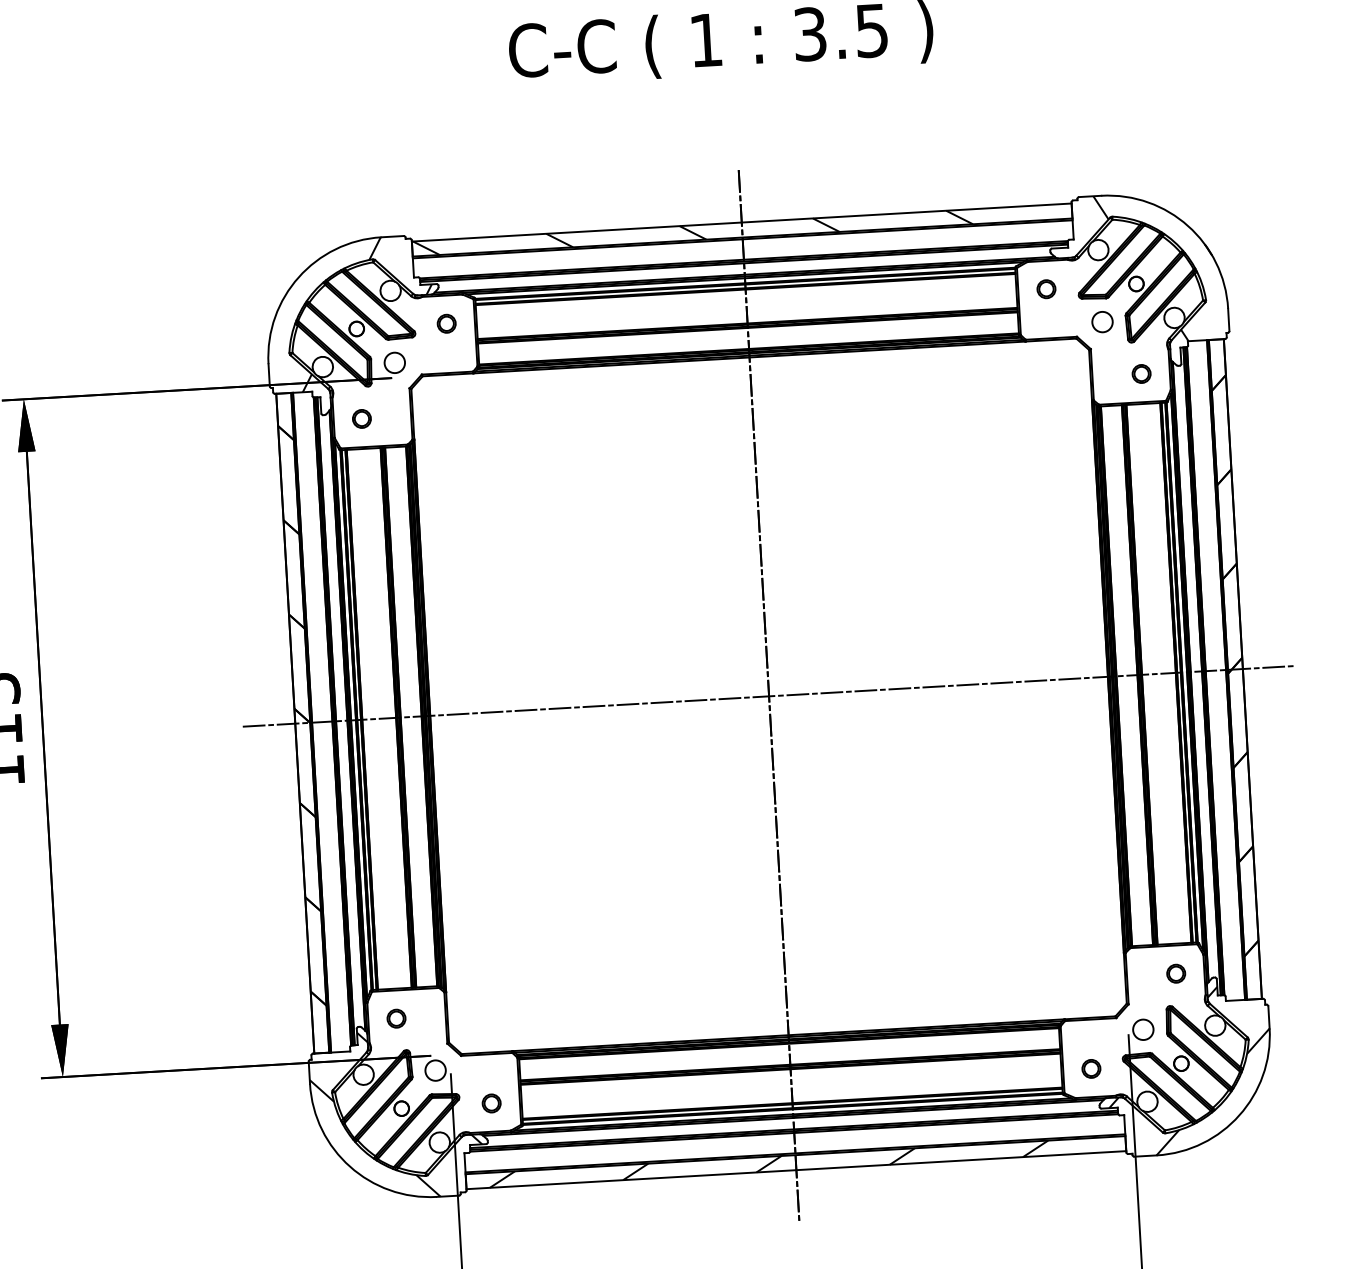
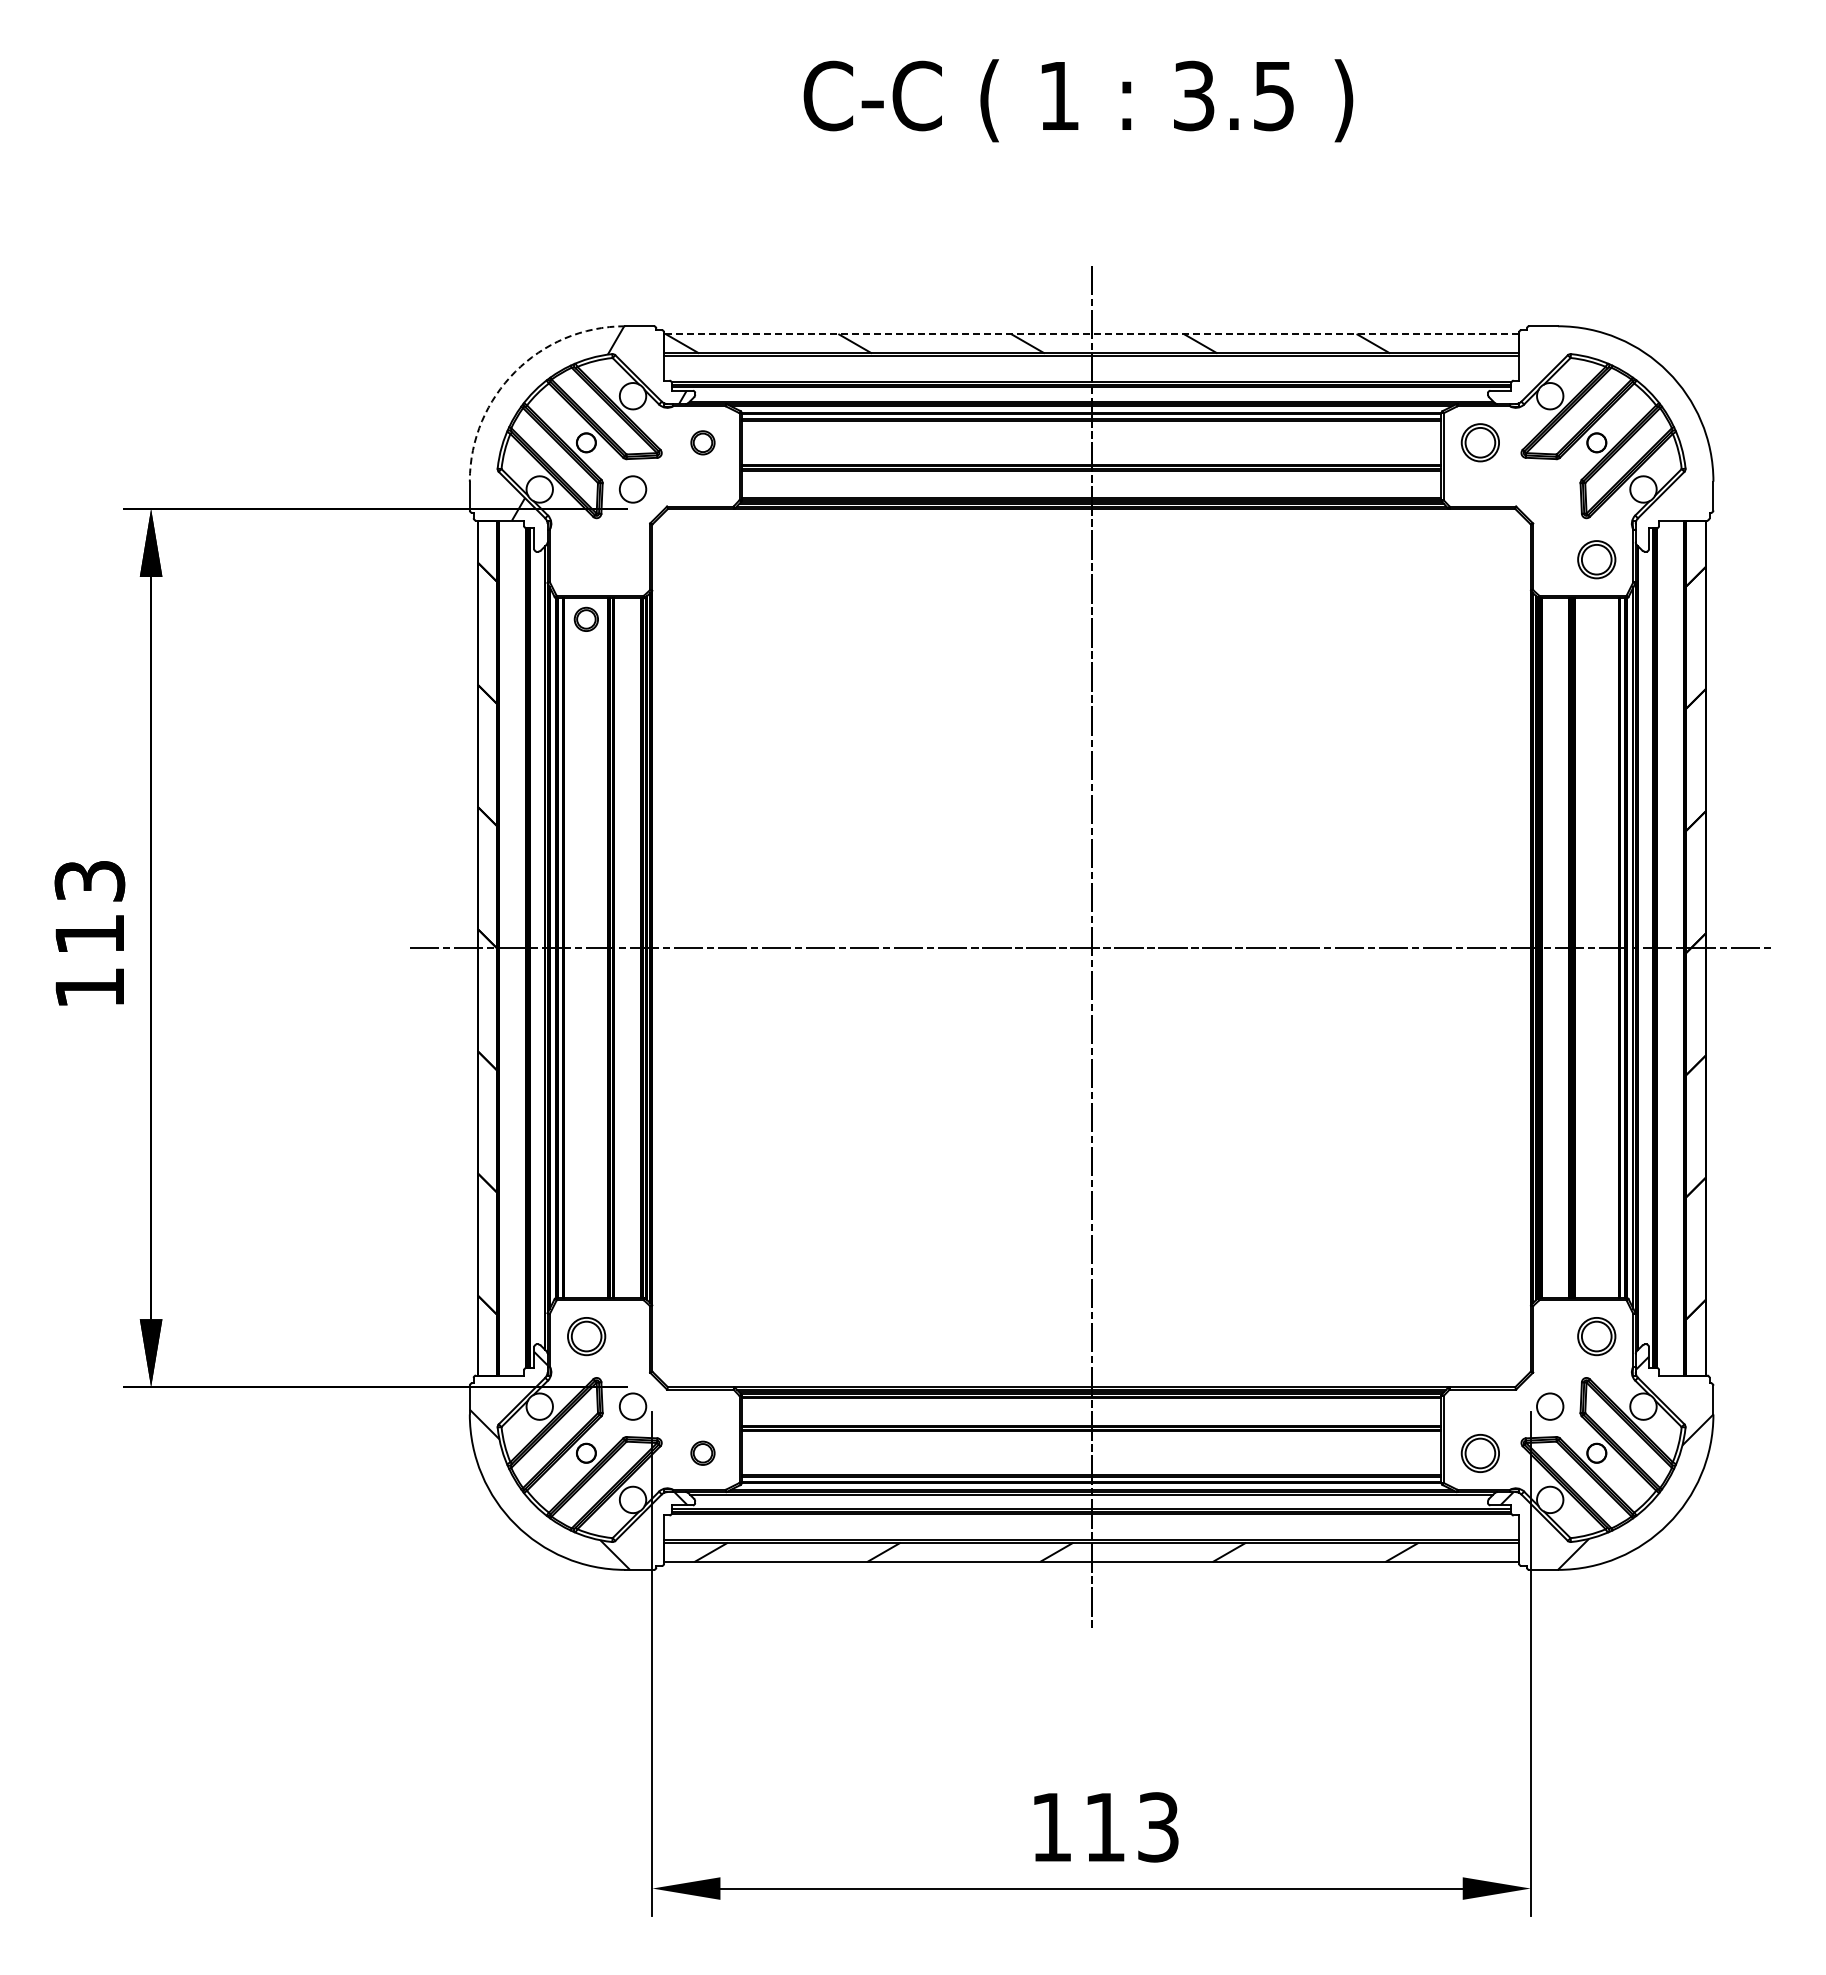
line: (741, 222) -> (1091, 334), solid -> dashed
hatch: (1132, 269) -> (1592, 423), removed
arc: (298, 277) -> (515, 371), solid -> dashed
part: (1045, 288) -> (1479, 442), size x1.6
circle: (1102, 322) -> (1550, 489), removed
part: (1141, 373) -> (1596, 558), size x1.6
part: (361, 418) -> (585, 618), moved
part: (1175, 973) -> (1596, 1336), size x1.6
part: (395, 1018) -> (585, 1336), size x1.6
part: (1090, 1068) -> (1479, 1452), size x1.6

